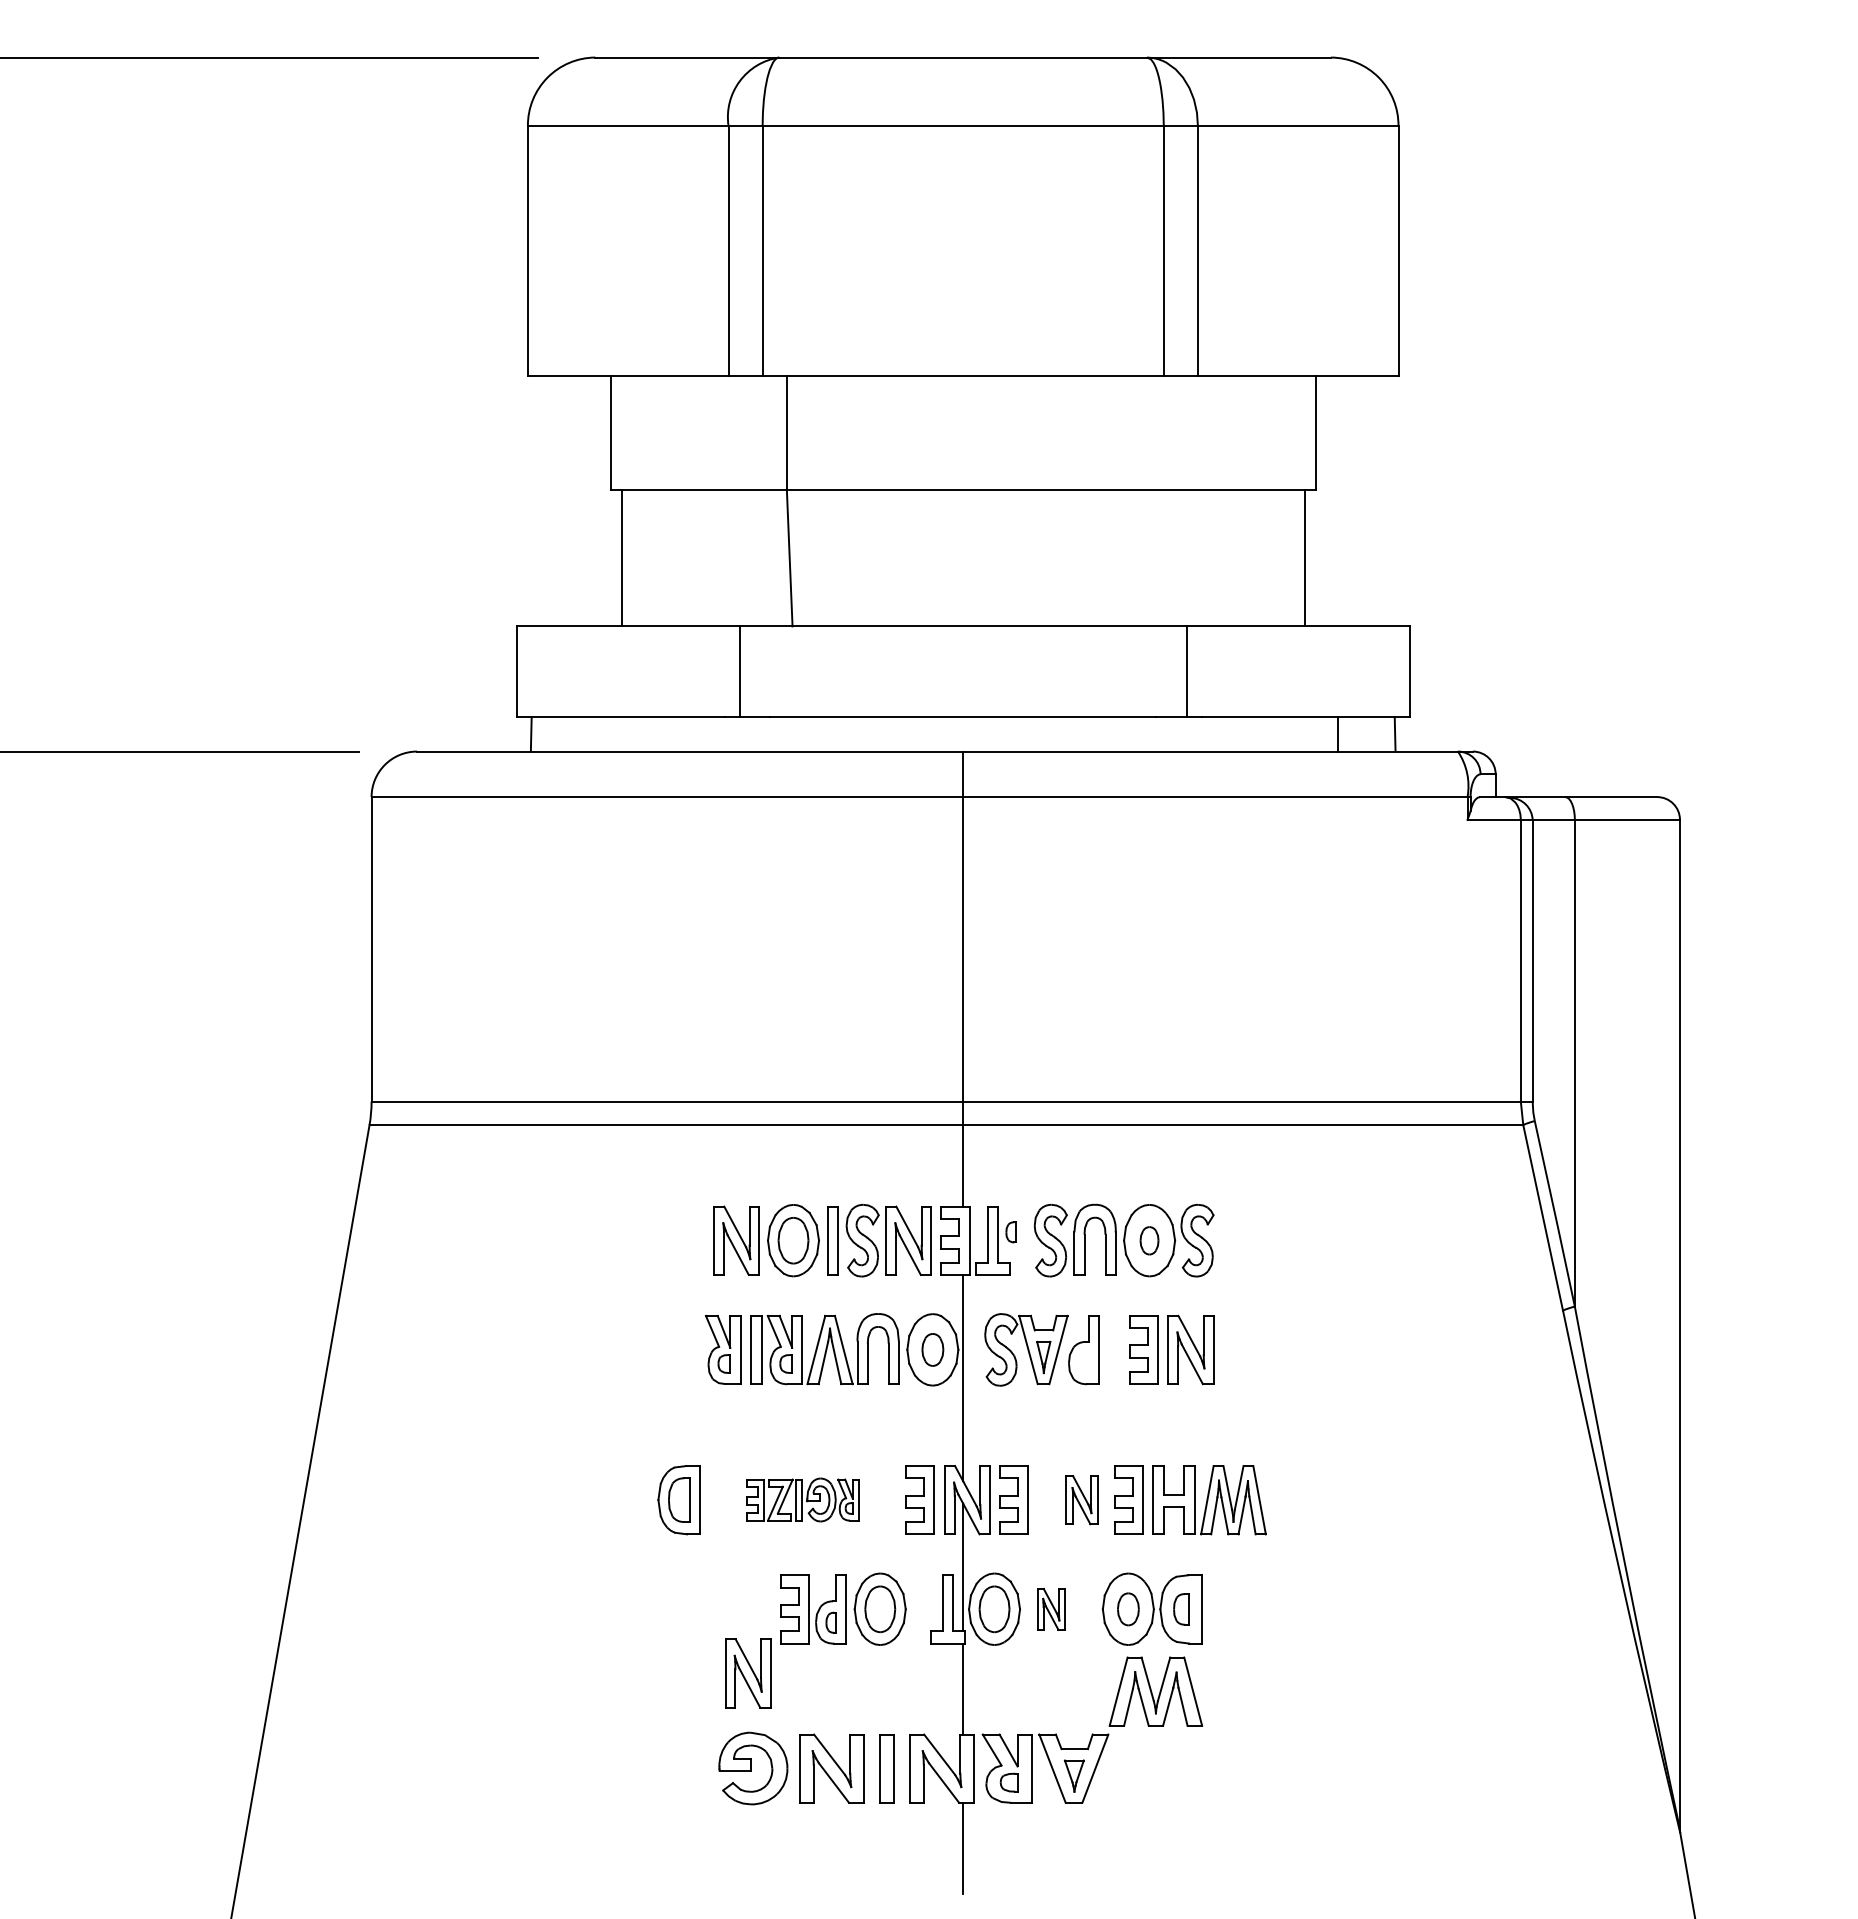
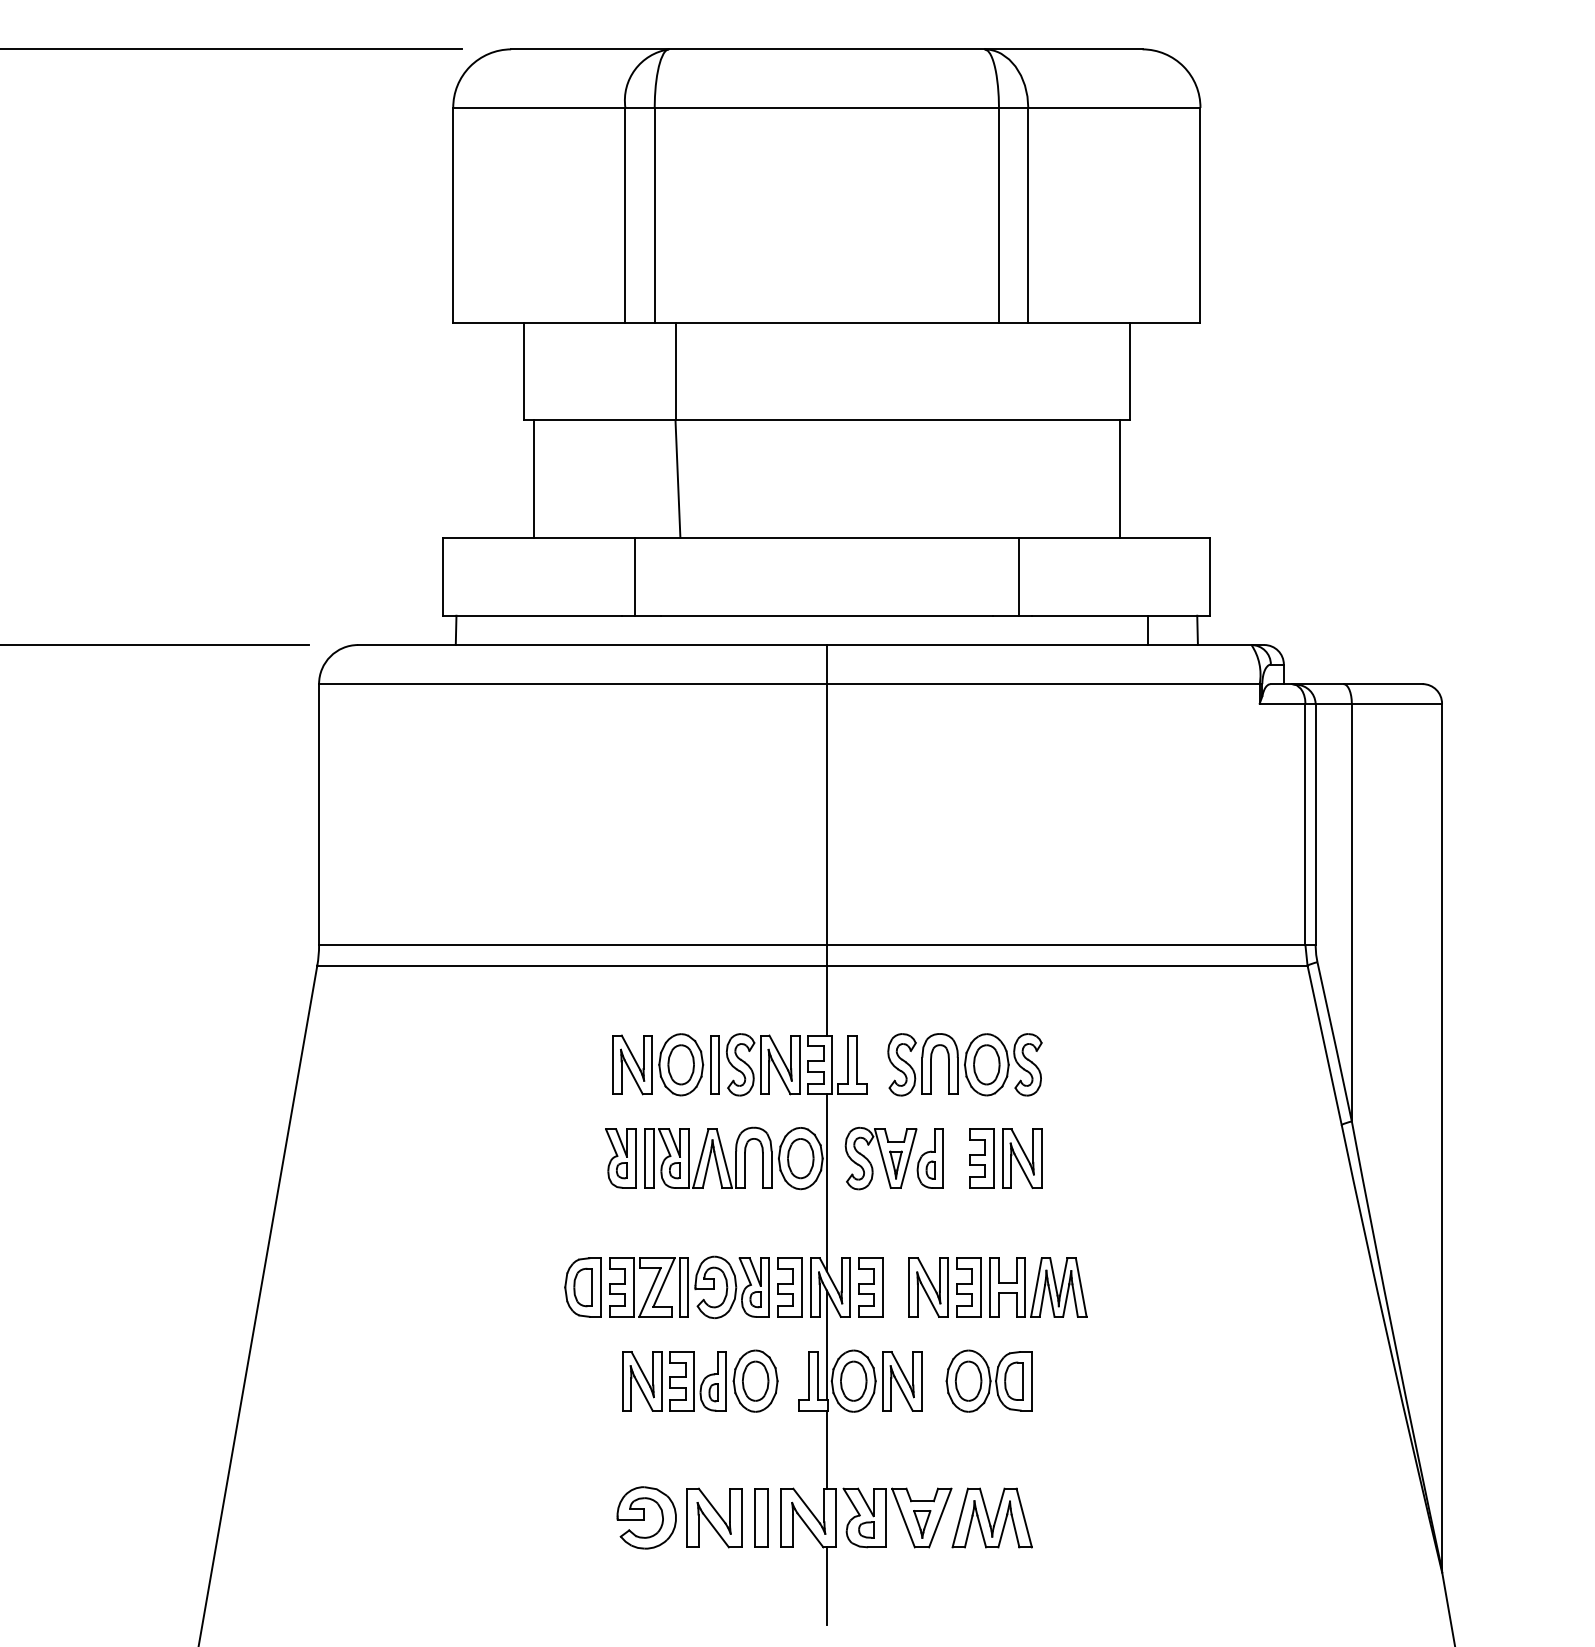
part: (1010, 1232) -> (930, 1170), moved
part: (1149, 1240) -> (986, 1064), size x1.67
part: (932, 1349) -> (800, 1158), size x1.43
part: (802, 1499) -> (688, 1286), size x1.67
part: (1081, 1500) -> (928, 1287), size x1.43
part: (1051, 1609) -> (902, 1381), size x1.67
part: (1128, 1609) -> (968, 1381), size x1.43
part: (1181, 1609) -> (1014, 1381), size x1.43
part: (748, 1673) -> (642, 1381), moved
part: (1155, 1691) -> (991, 1517), moved

